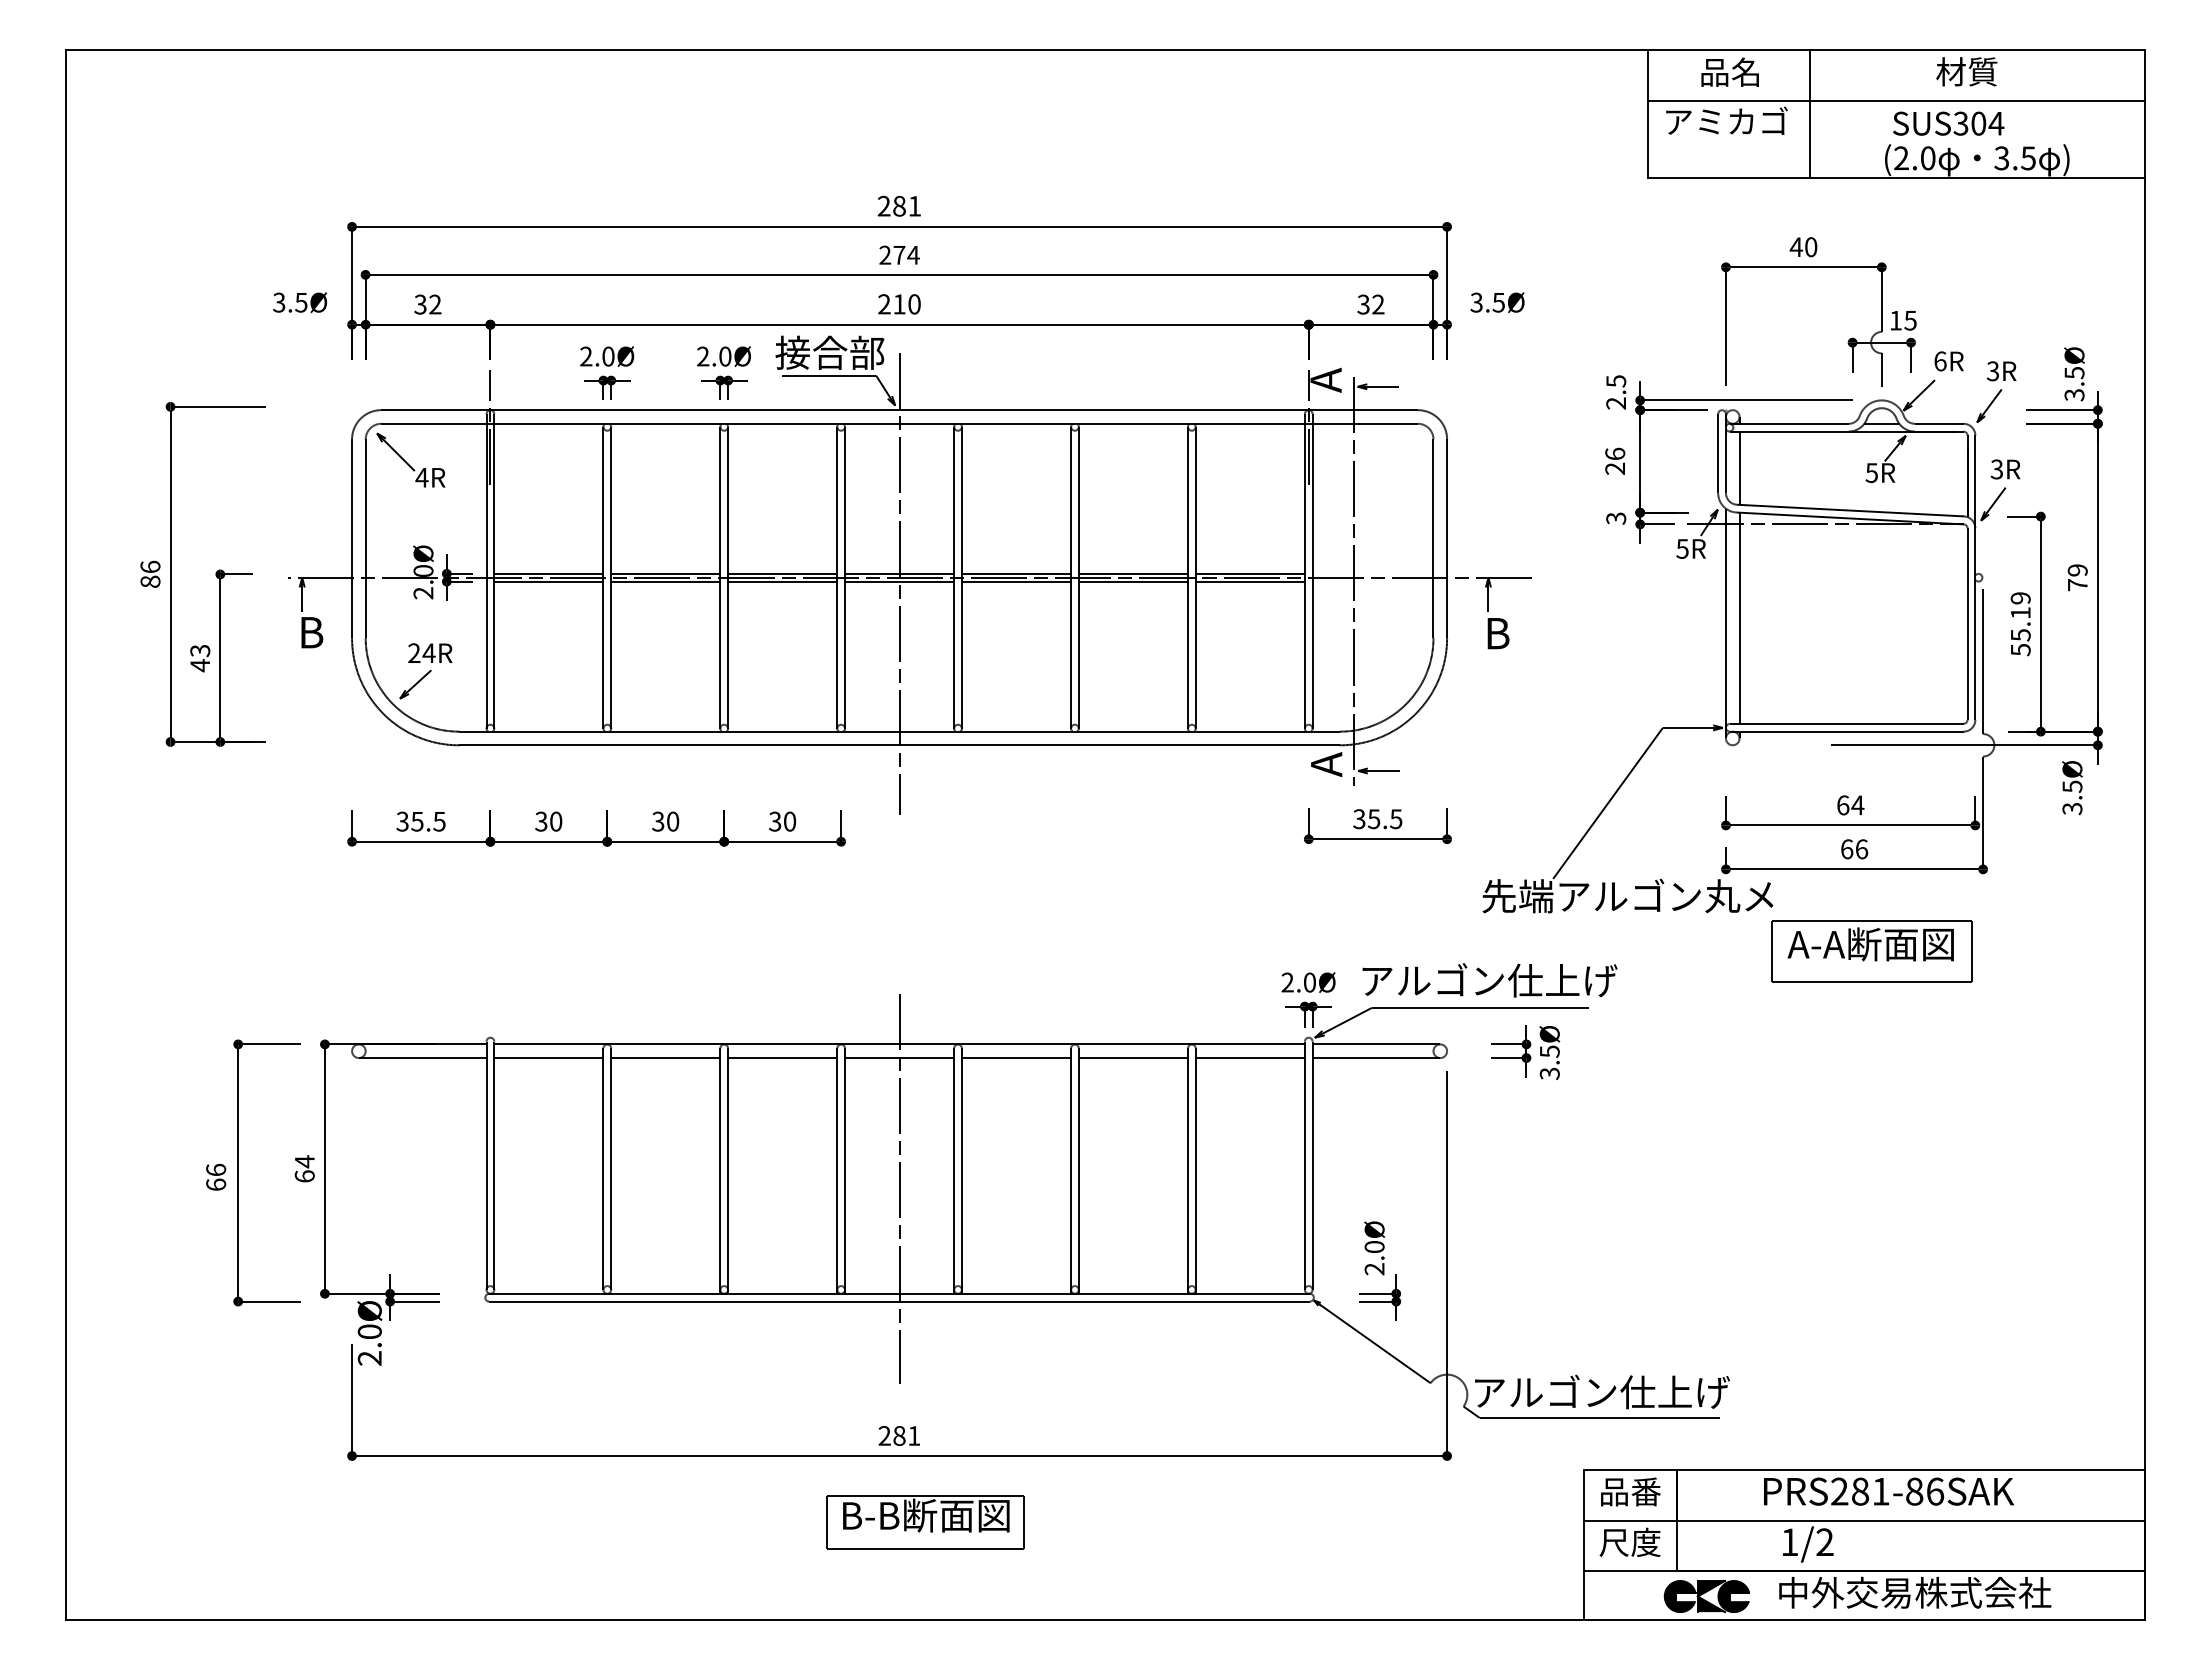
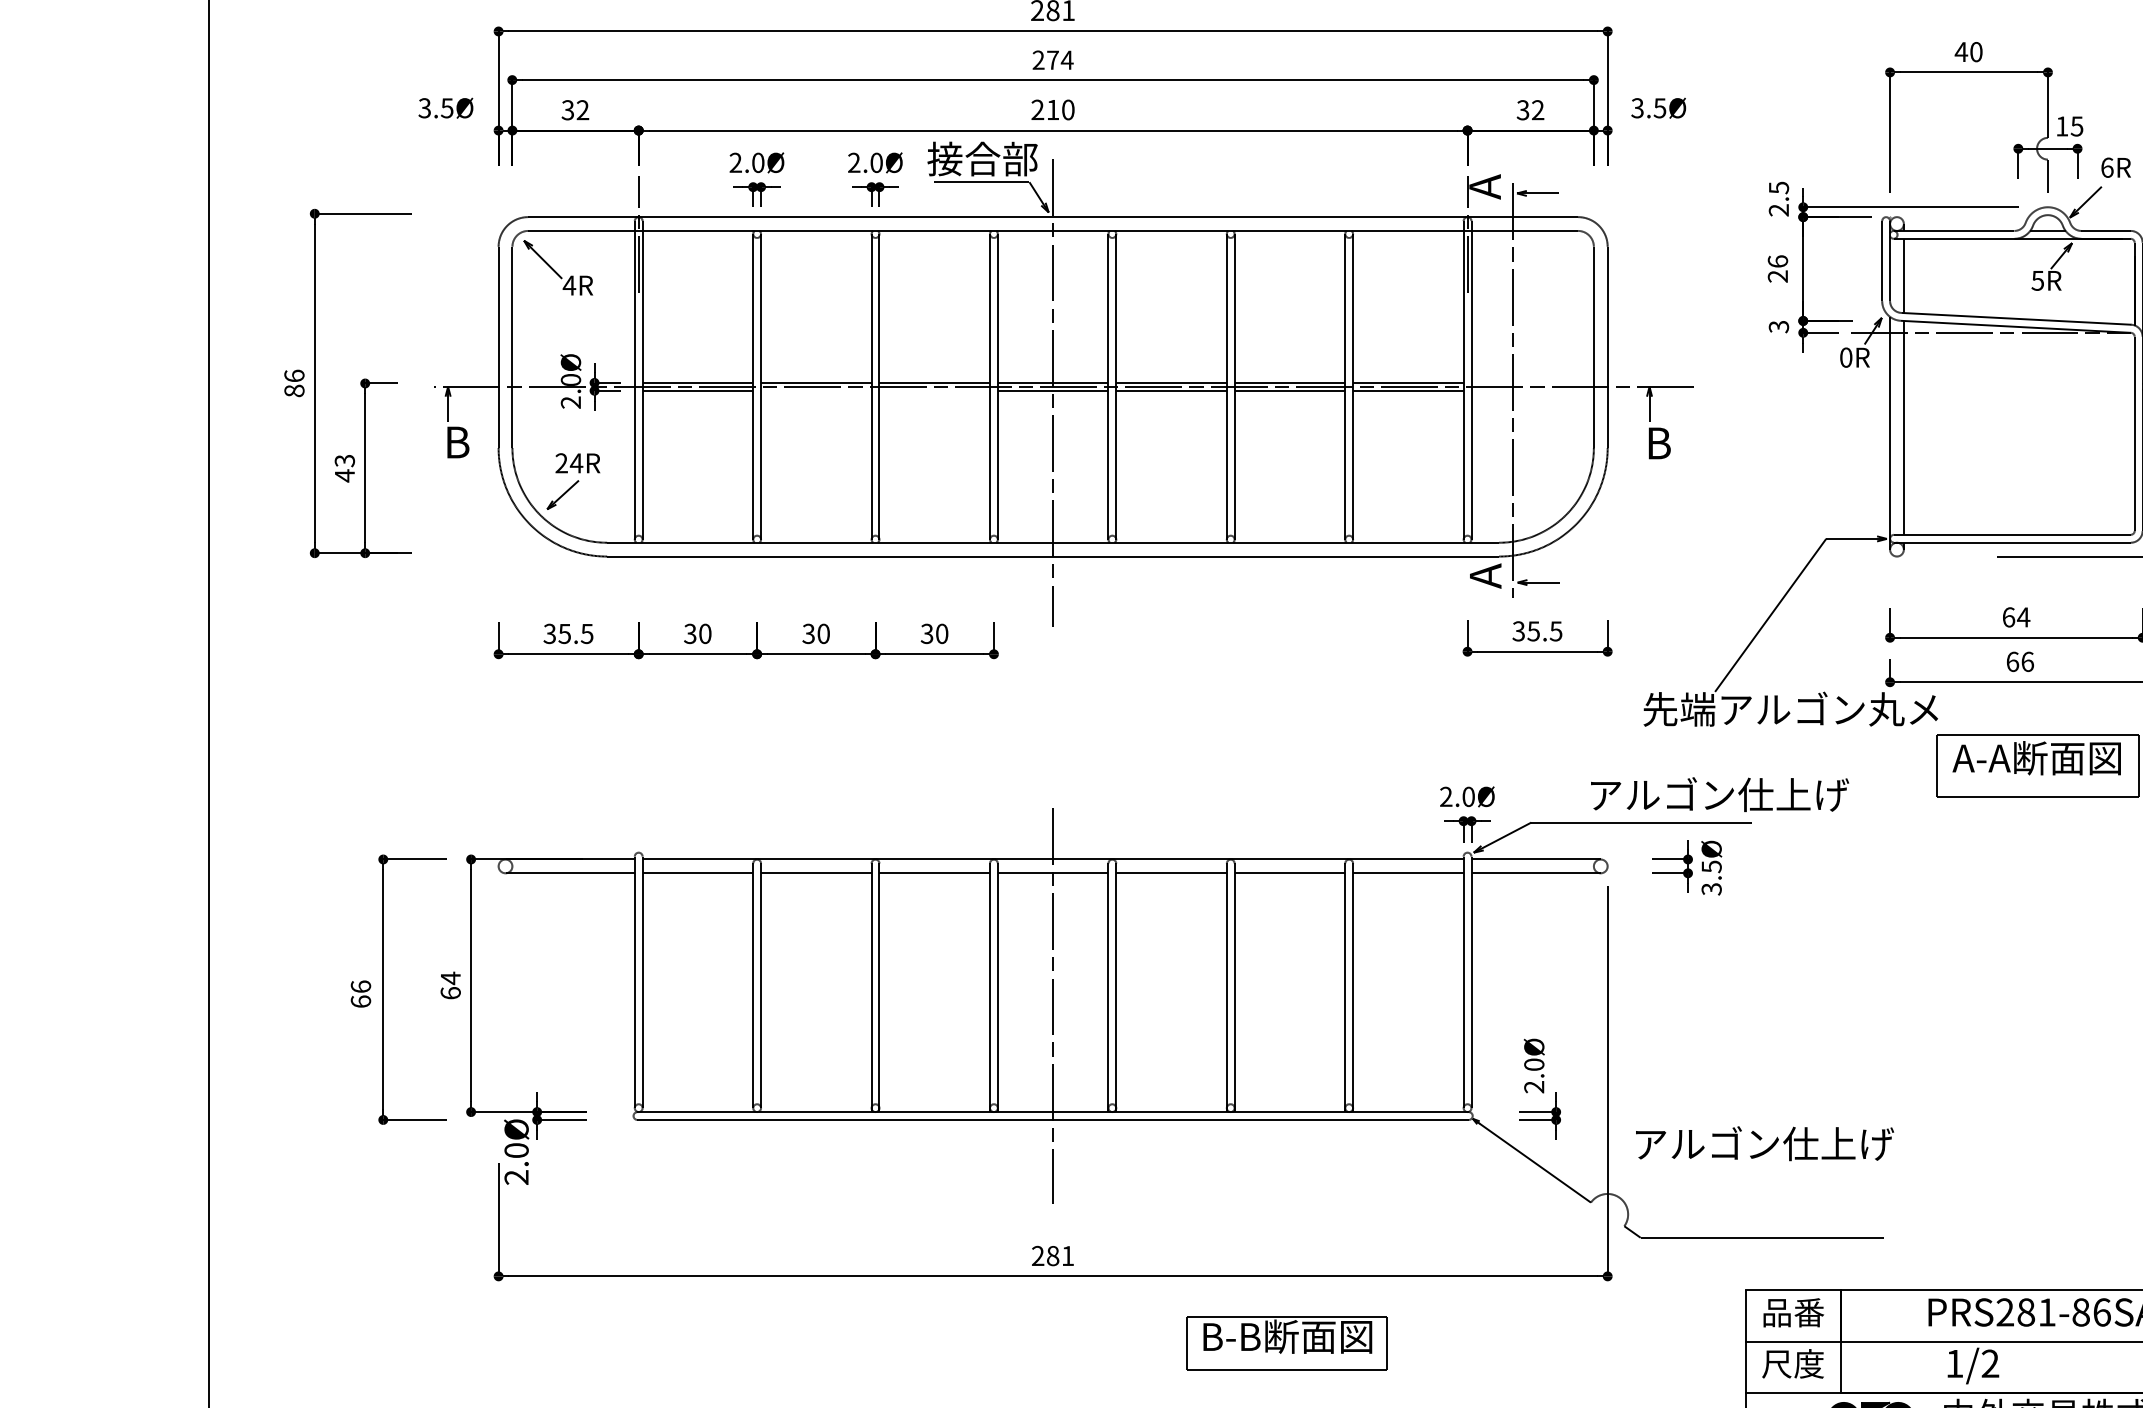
text: (1682, 548) -> (1846, 357), 5R -> 0R
line: (665, 581) -> (816, 390), removed
line: (782, 581) -> (934, 390), removed
text: (1489, 980) -> (1719, 794), moved
text: (1602, 1391) -> (1765, 1143), moved
part: (925, 1522) -> (1287, 1343), moved

